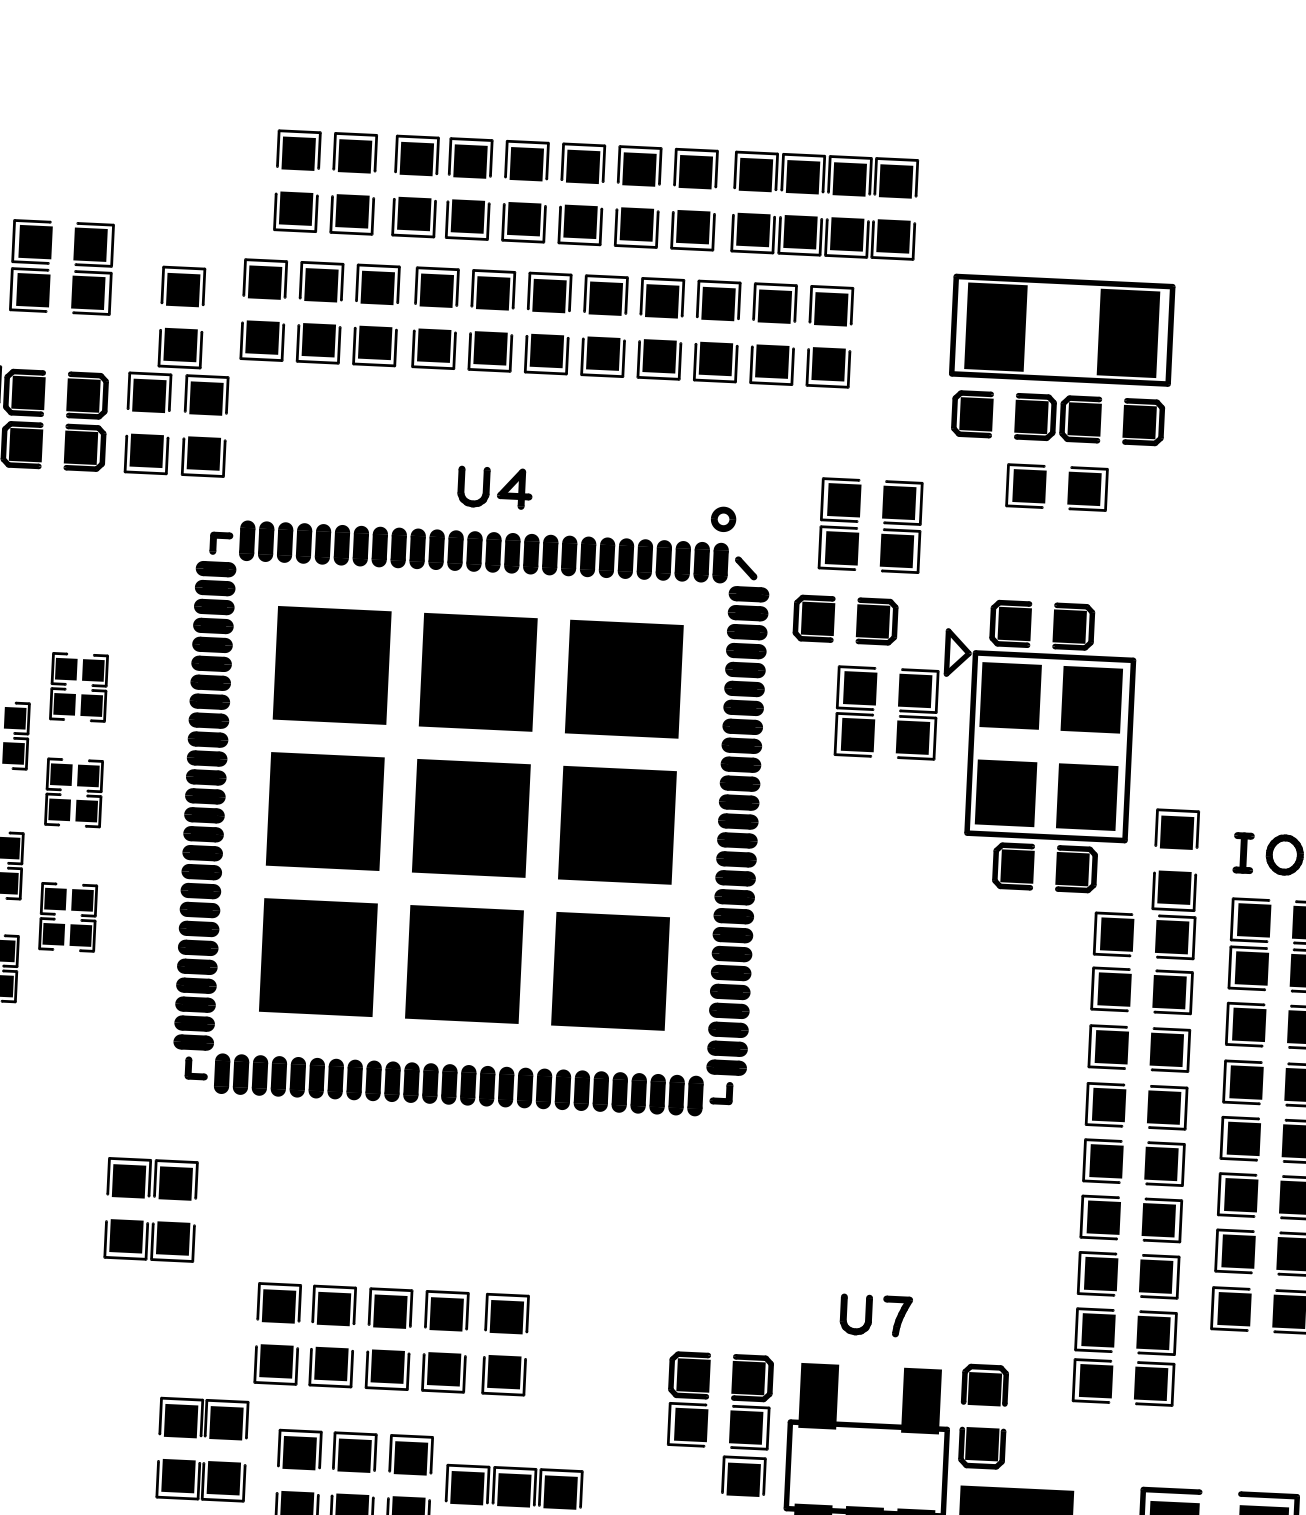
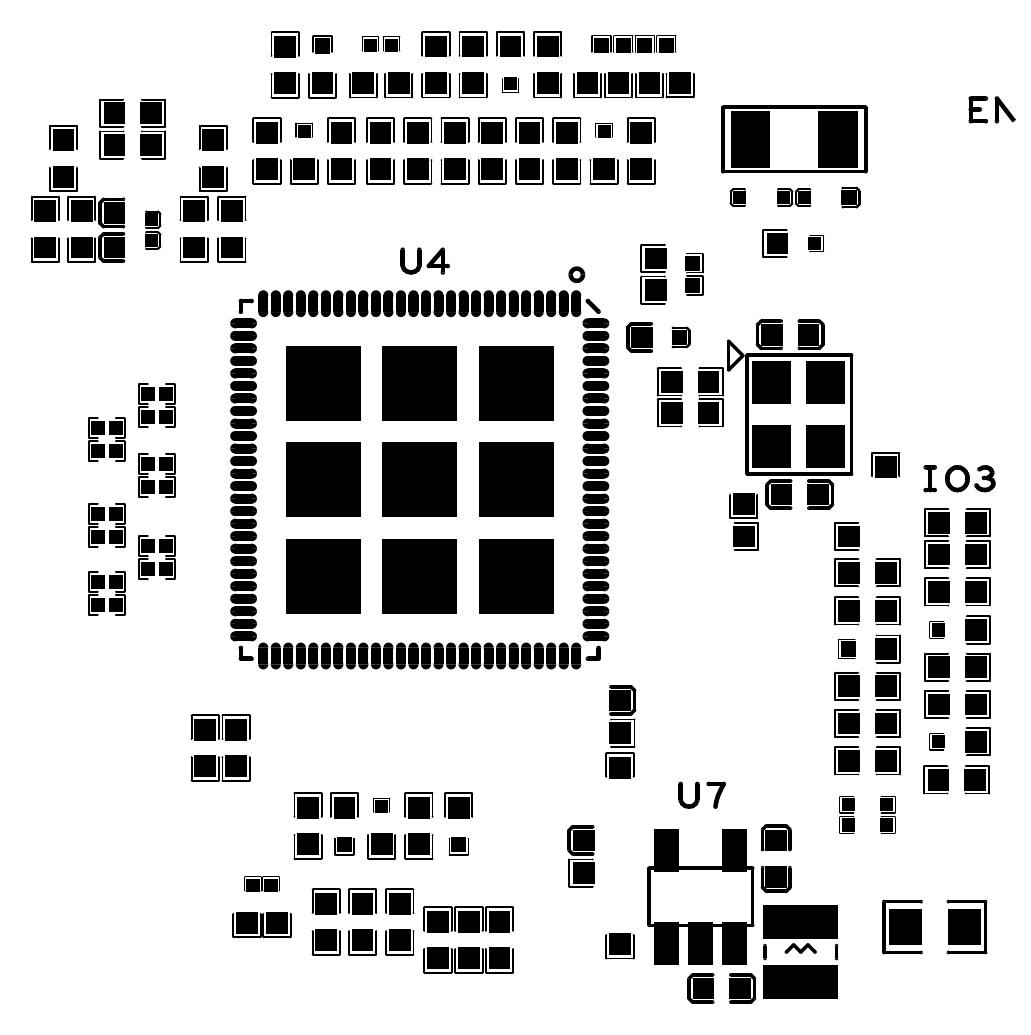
part: (355, 152) -> (322, 44), size x0.7
part: (443, 155) -> (380, 43), size x0.6
part: (825, 173) -> (633, 43), size x0.7
part: (636, 228) -> (510, 85), size x0.6
part: (320, 281) -> (303, 130), size x0.6
part: (774, 303) -> (603, 130), size x0.6
part: (972, 413) -> (737, 197), size x0.6
part: (1056, 417) -> (793, 197), size x0.6
part: (84, 420) -> (152, 229), size x0.6
part: (1143, 422) -> (850, 197), size x0.7
part: (1088, 489) -> (816, 243), size x0.6
part: (901, 527) -> (694, 274), size x0.7
part: (875, 621) -> (680, 337), size x0.7
part: (1172, 914) -> (743, 521), moved
part: (1242, 1081) -> (936, 629), size x0.6
part: (1104, 1103) -> (846, 648), size x0.7
part: (1234, 1251) -> (936, 741), size x0.6
part: (390, 1308) -> (381, 805), size x0.6
part: (1093, 1355) -> (846, 814), size x0.6
part: (1155, 1357) -> (887, 814), size x0.6
part: (331, 1367) -> (344, 846), size x0.7
part: (503, 1375) -> (458, 846), size x0.7
part: (203, 1417) -> (261, 883), size x0.6
part: (747, 1425) -> (620, 731), moved

